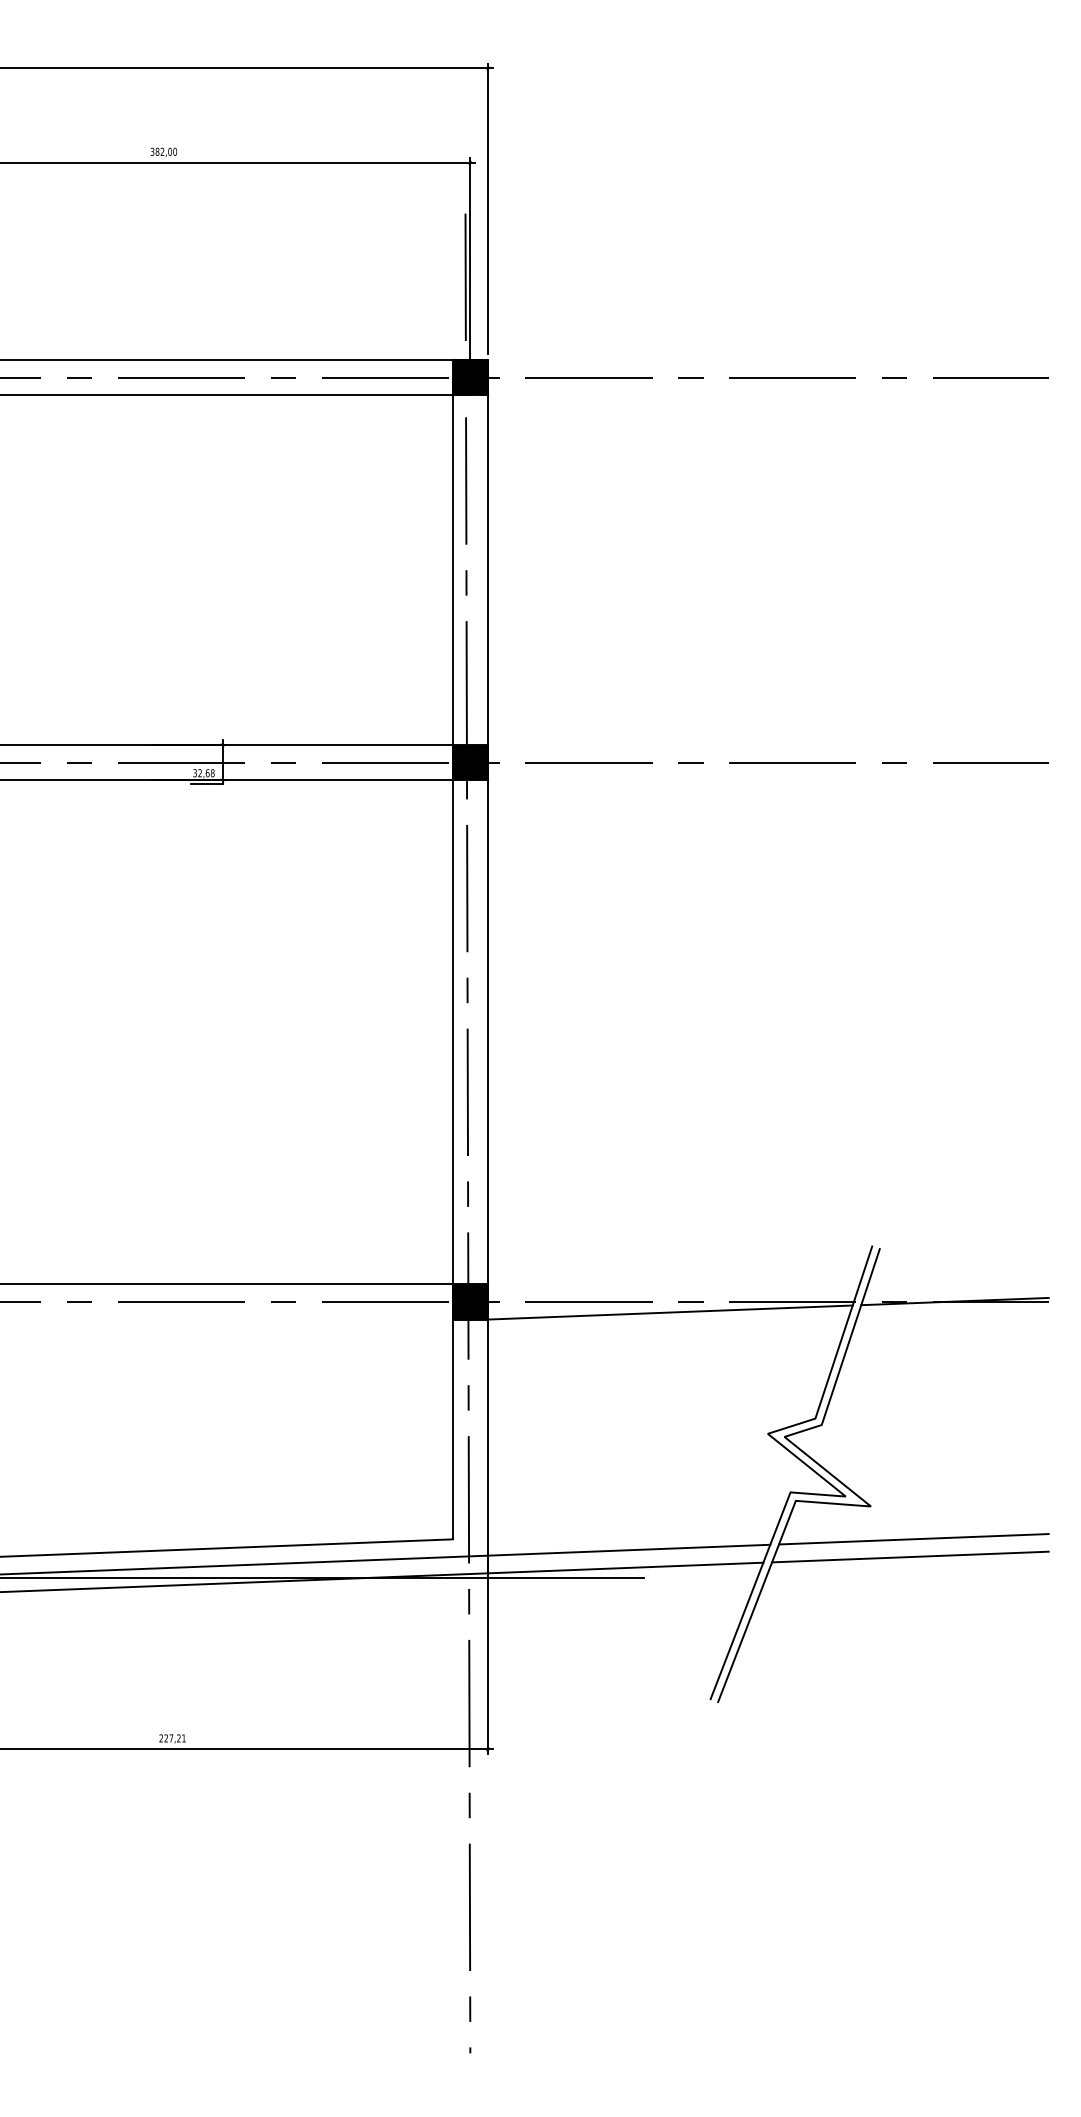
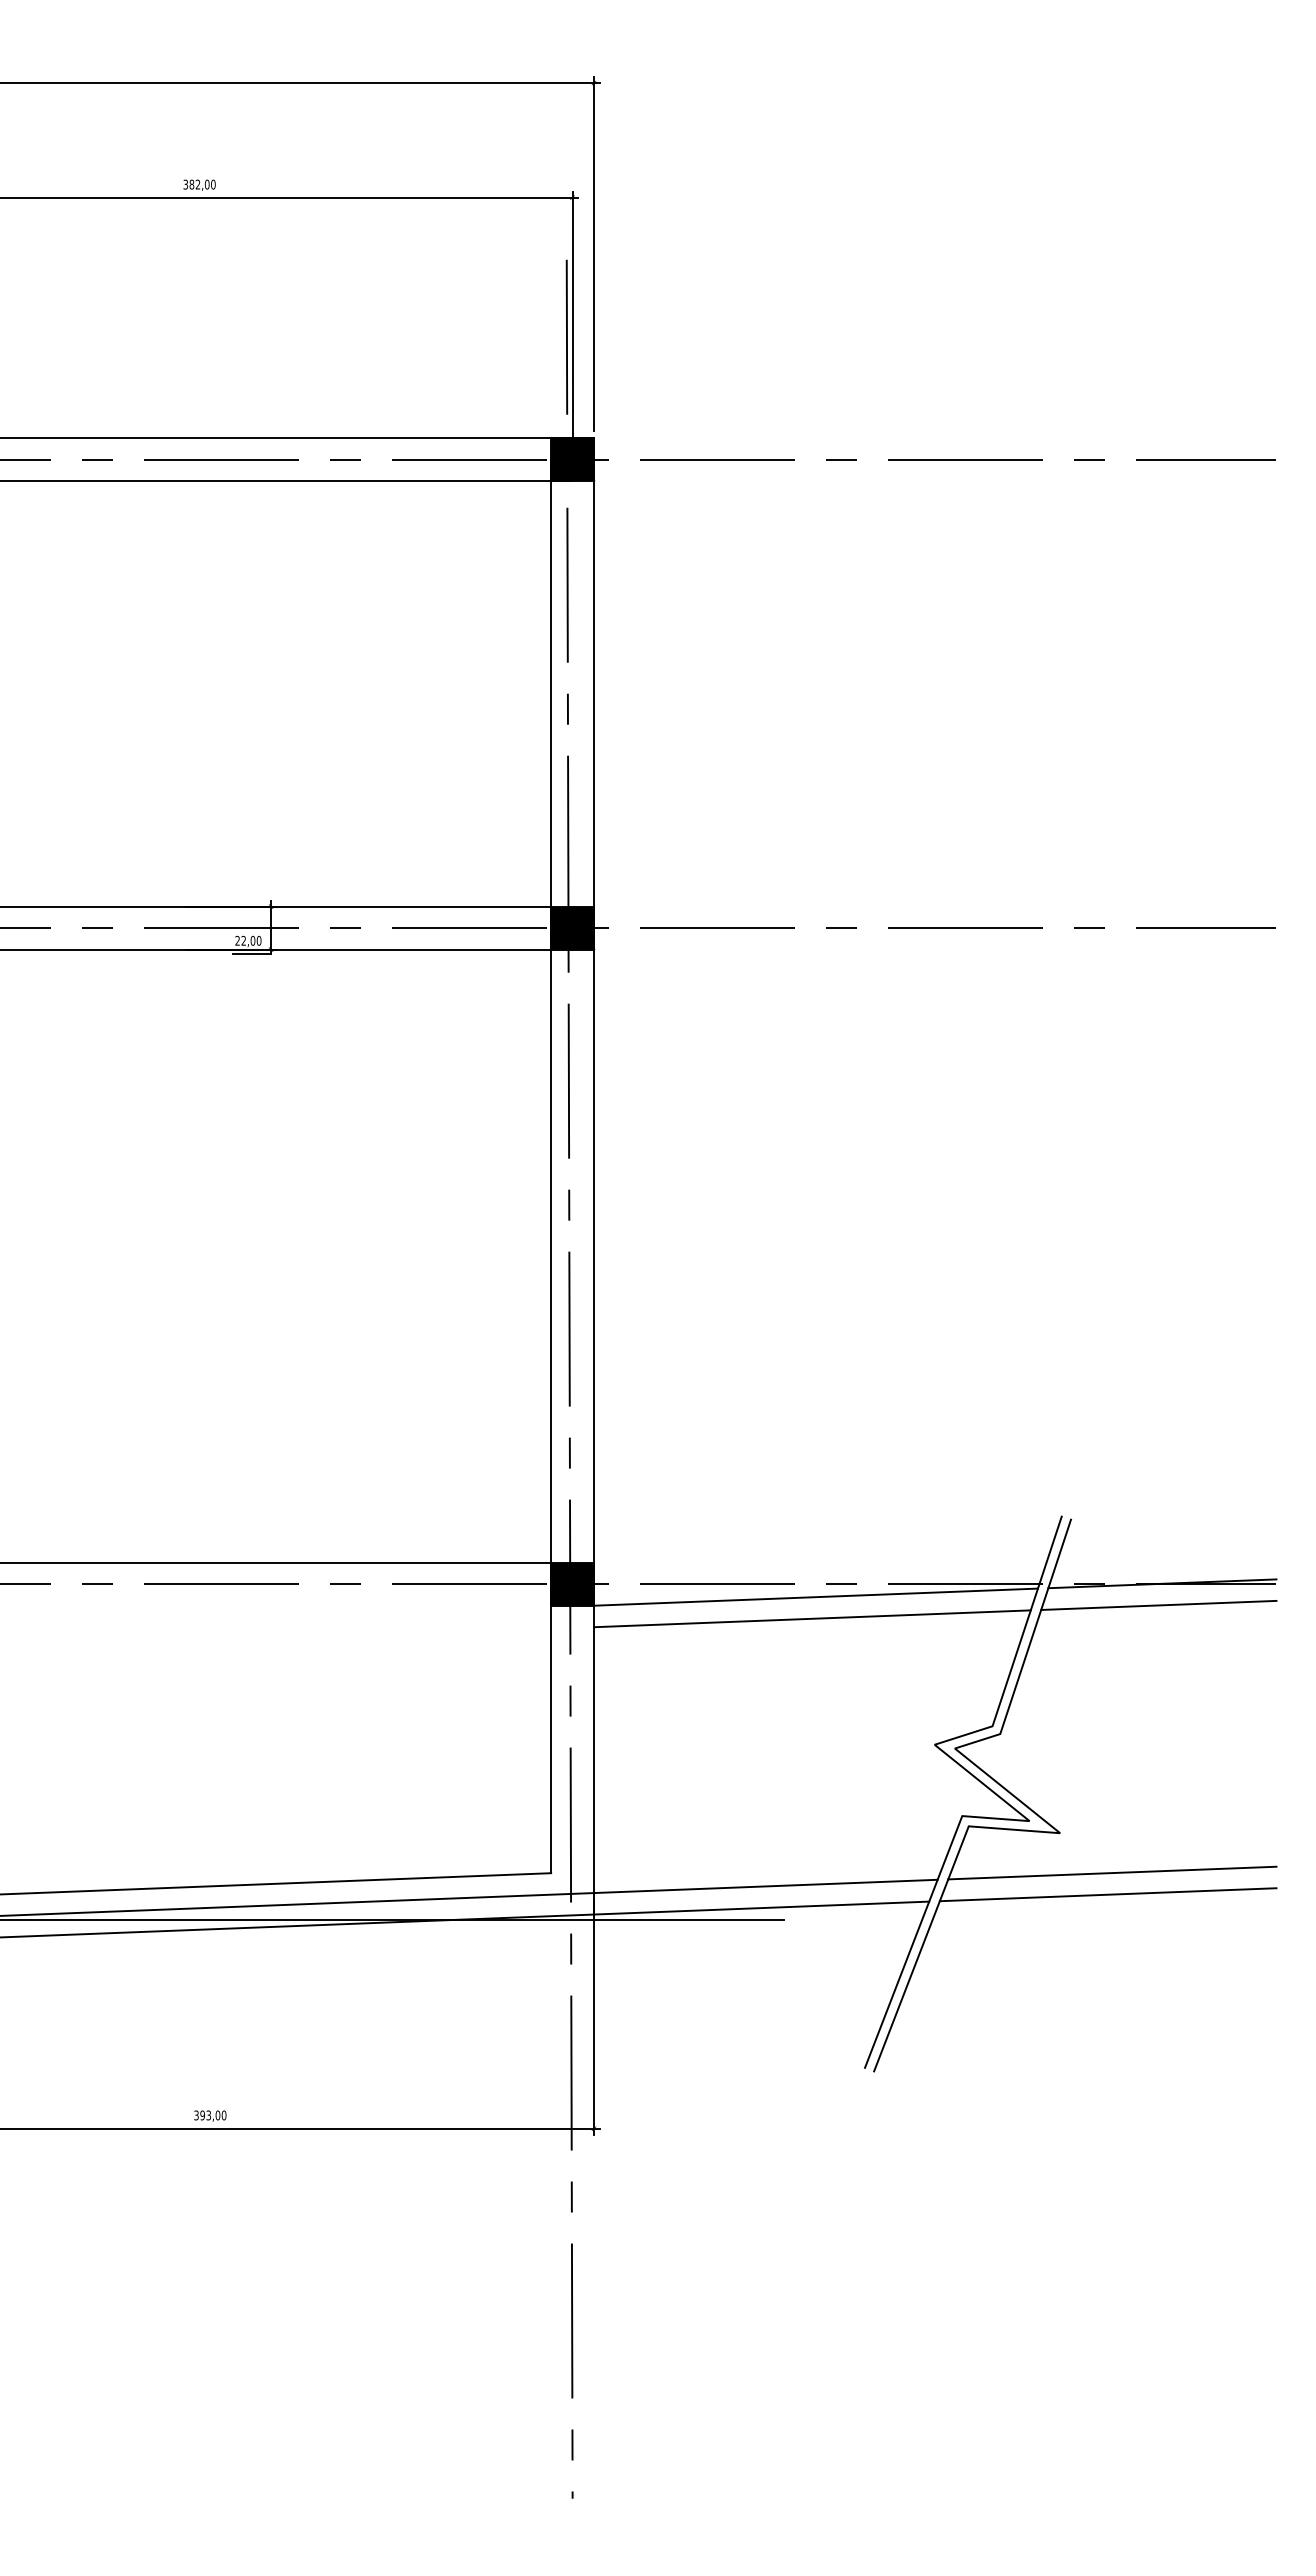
text: (204, 772) -> (248, 940), 32,68 -> 22,00
line: (951, 1318) -> (1158, 1604), added
line: (667, 1330) -> (812, 1618), added
text: (172, 1738) -> (210, 2115), 227,21 -> 393,00

